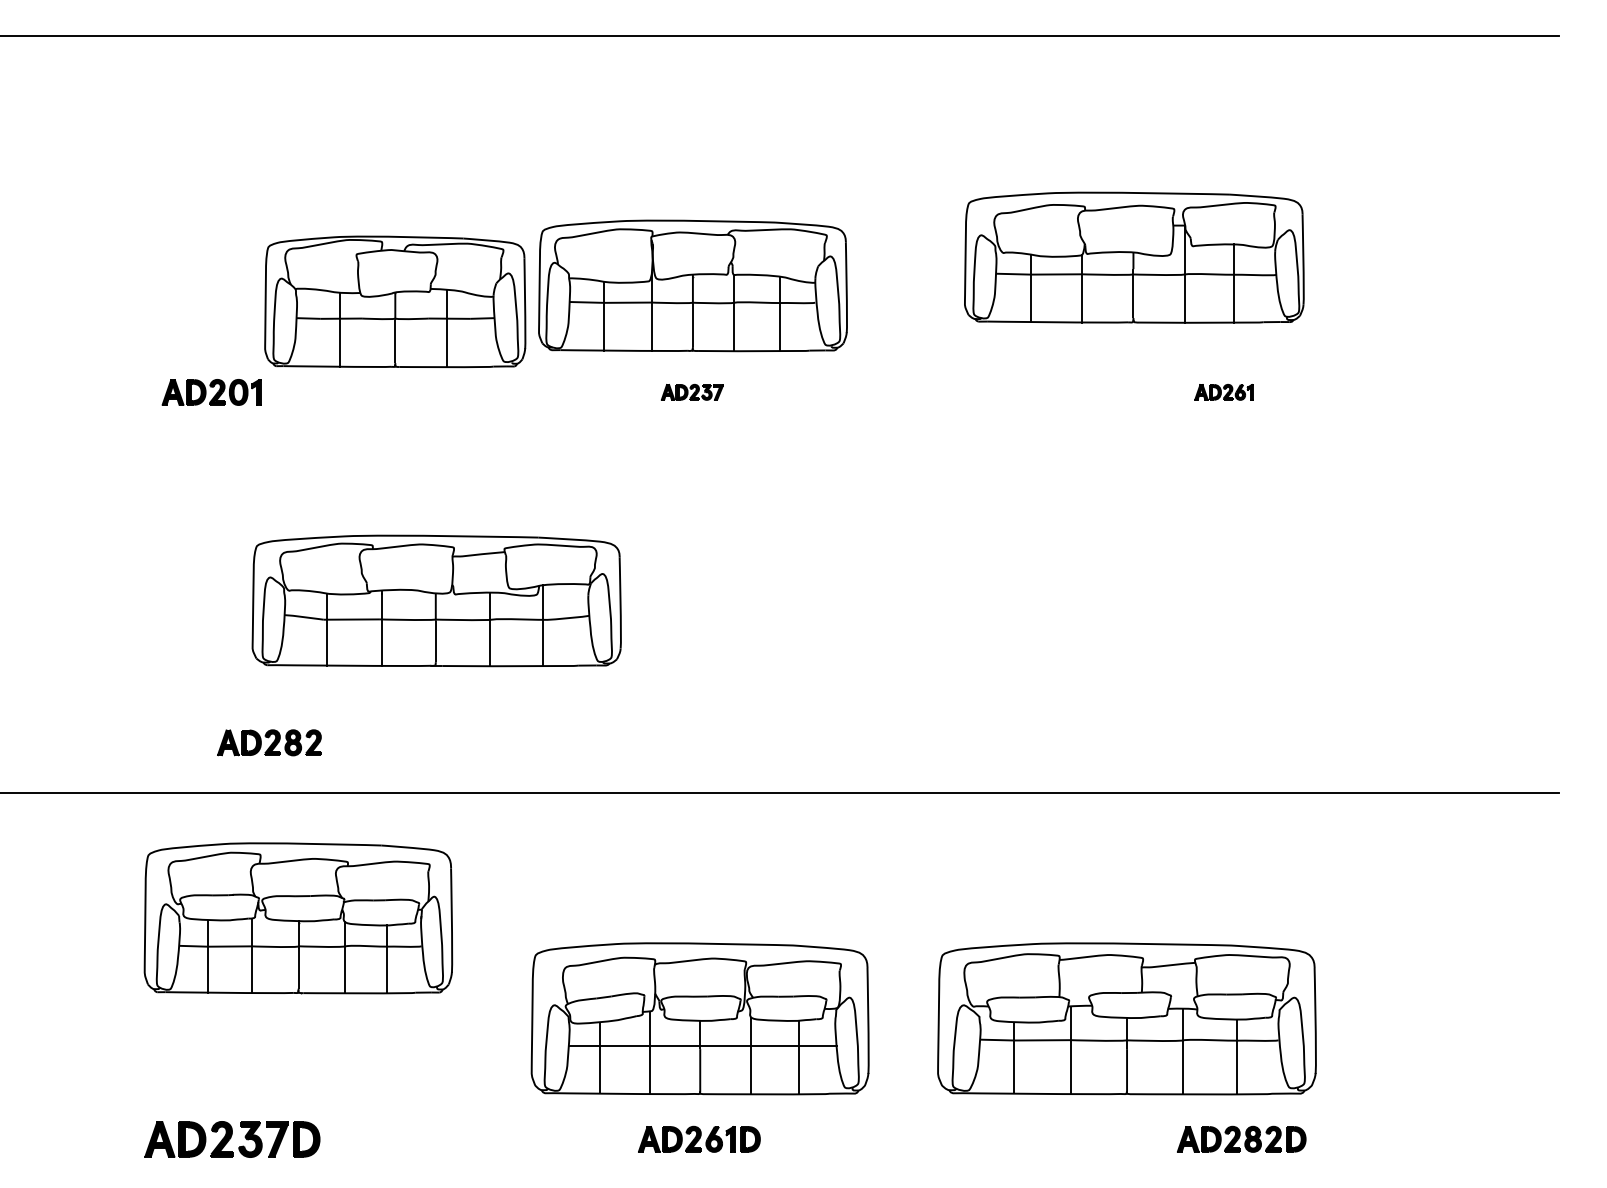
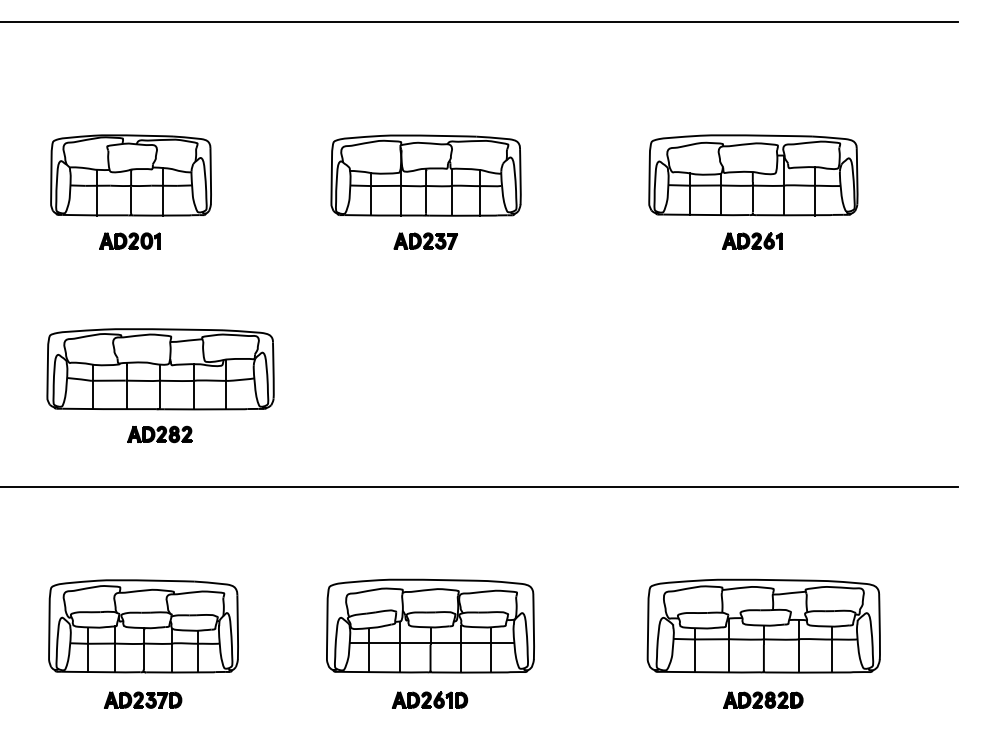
part: (1134, 258) -> (753, 175), moved
part: (394, 301) -> (130, 175), moved
part: (692, 391) -> (425, 240), size x1.67
part: (1224, 391) -> (752, 240), size x1.67
part: (436, 601) -> (160, 369), moved
part: (269, 742) -> (159, 434), moved
part: (298, 918) -> (143, 626), moved
part: (1126, 1017) -> (763, 625), moved
part: (233, 1138) -> (143, 699), size x0.71

